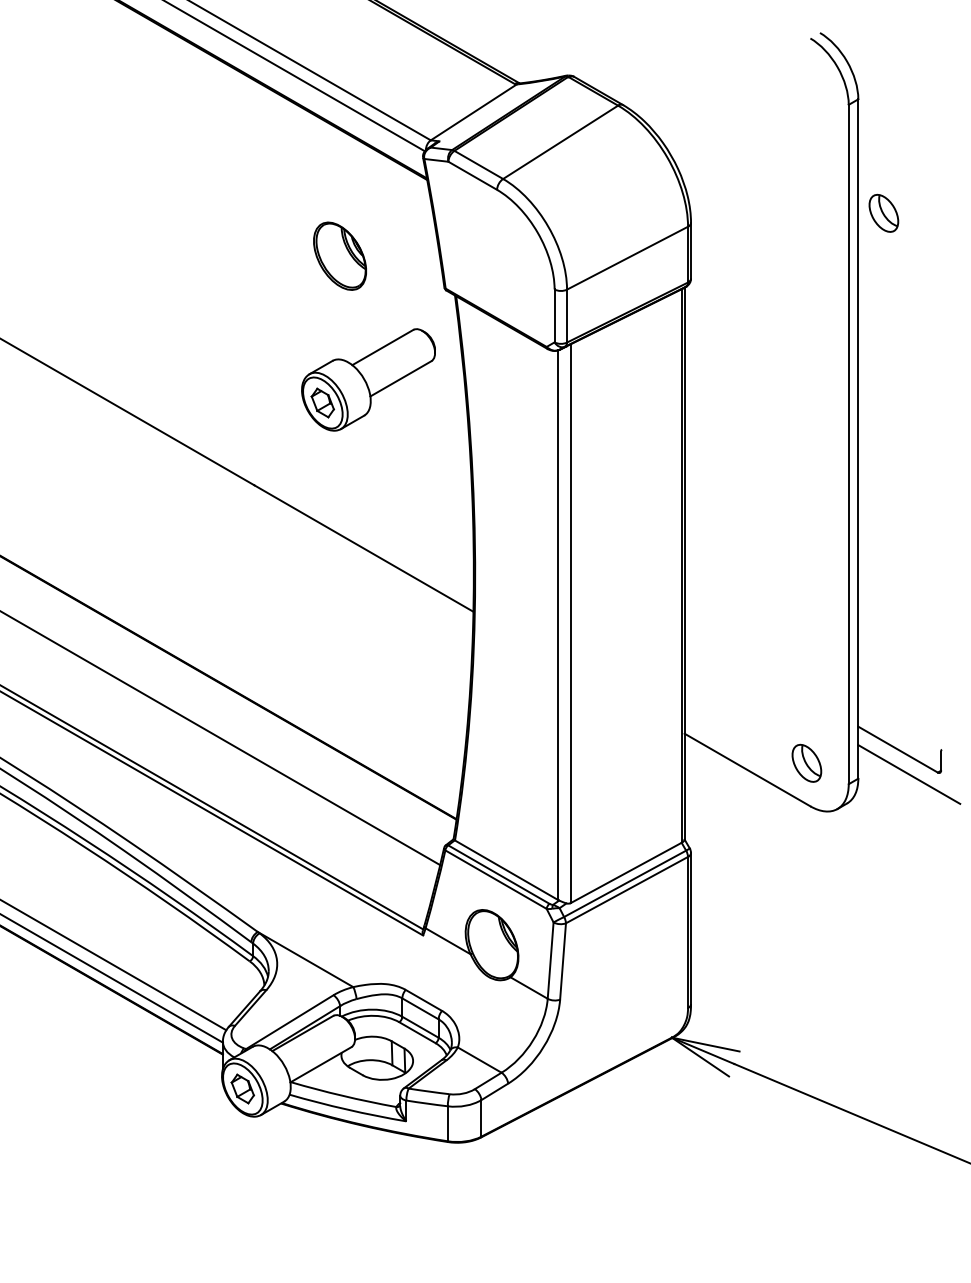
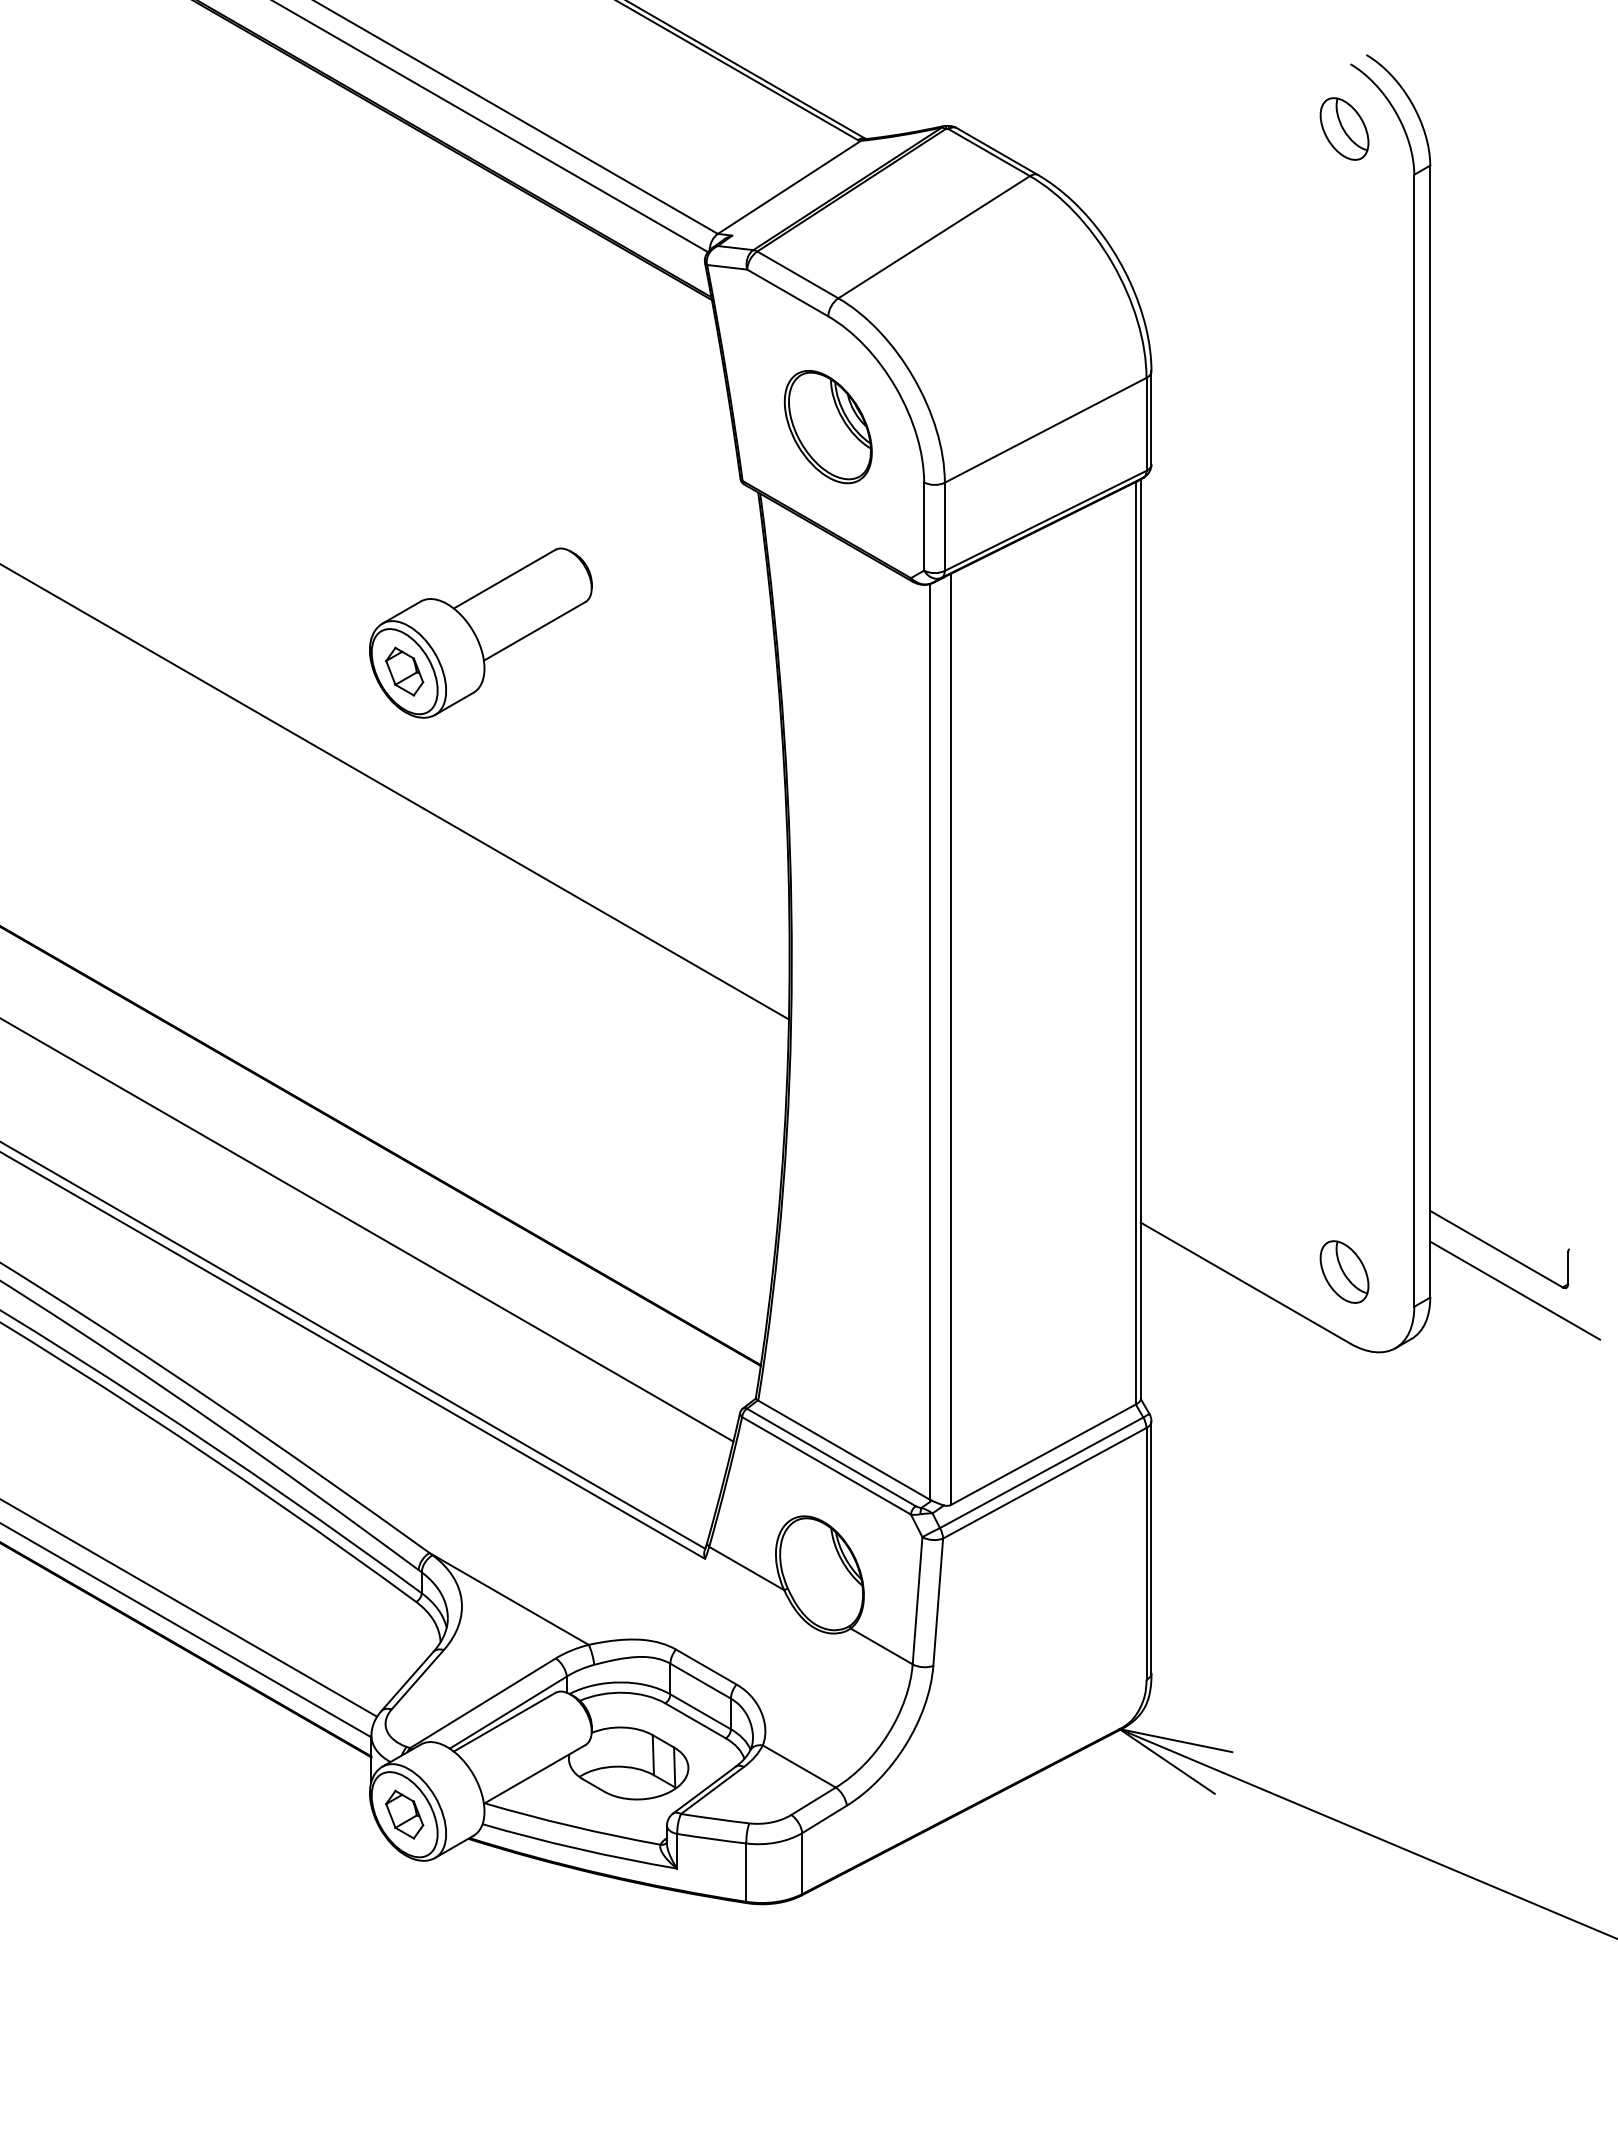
part: (883, 212) -> (1343, 127), moved
part: (339, 255) -> (827, 425), moved
part: (368, 379) -> (480, 632), moved

